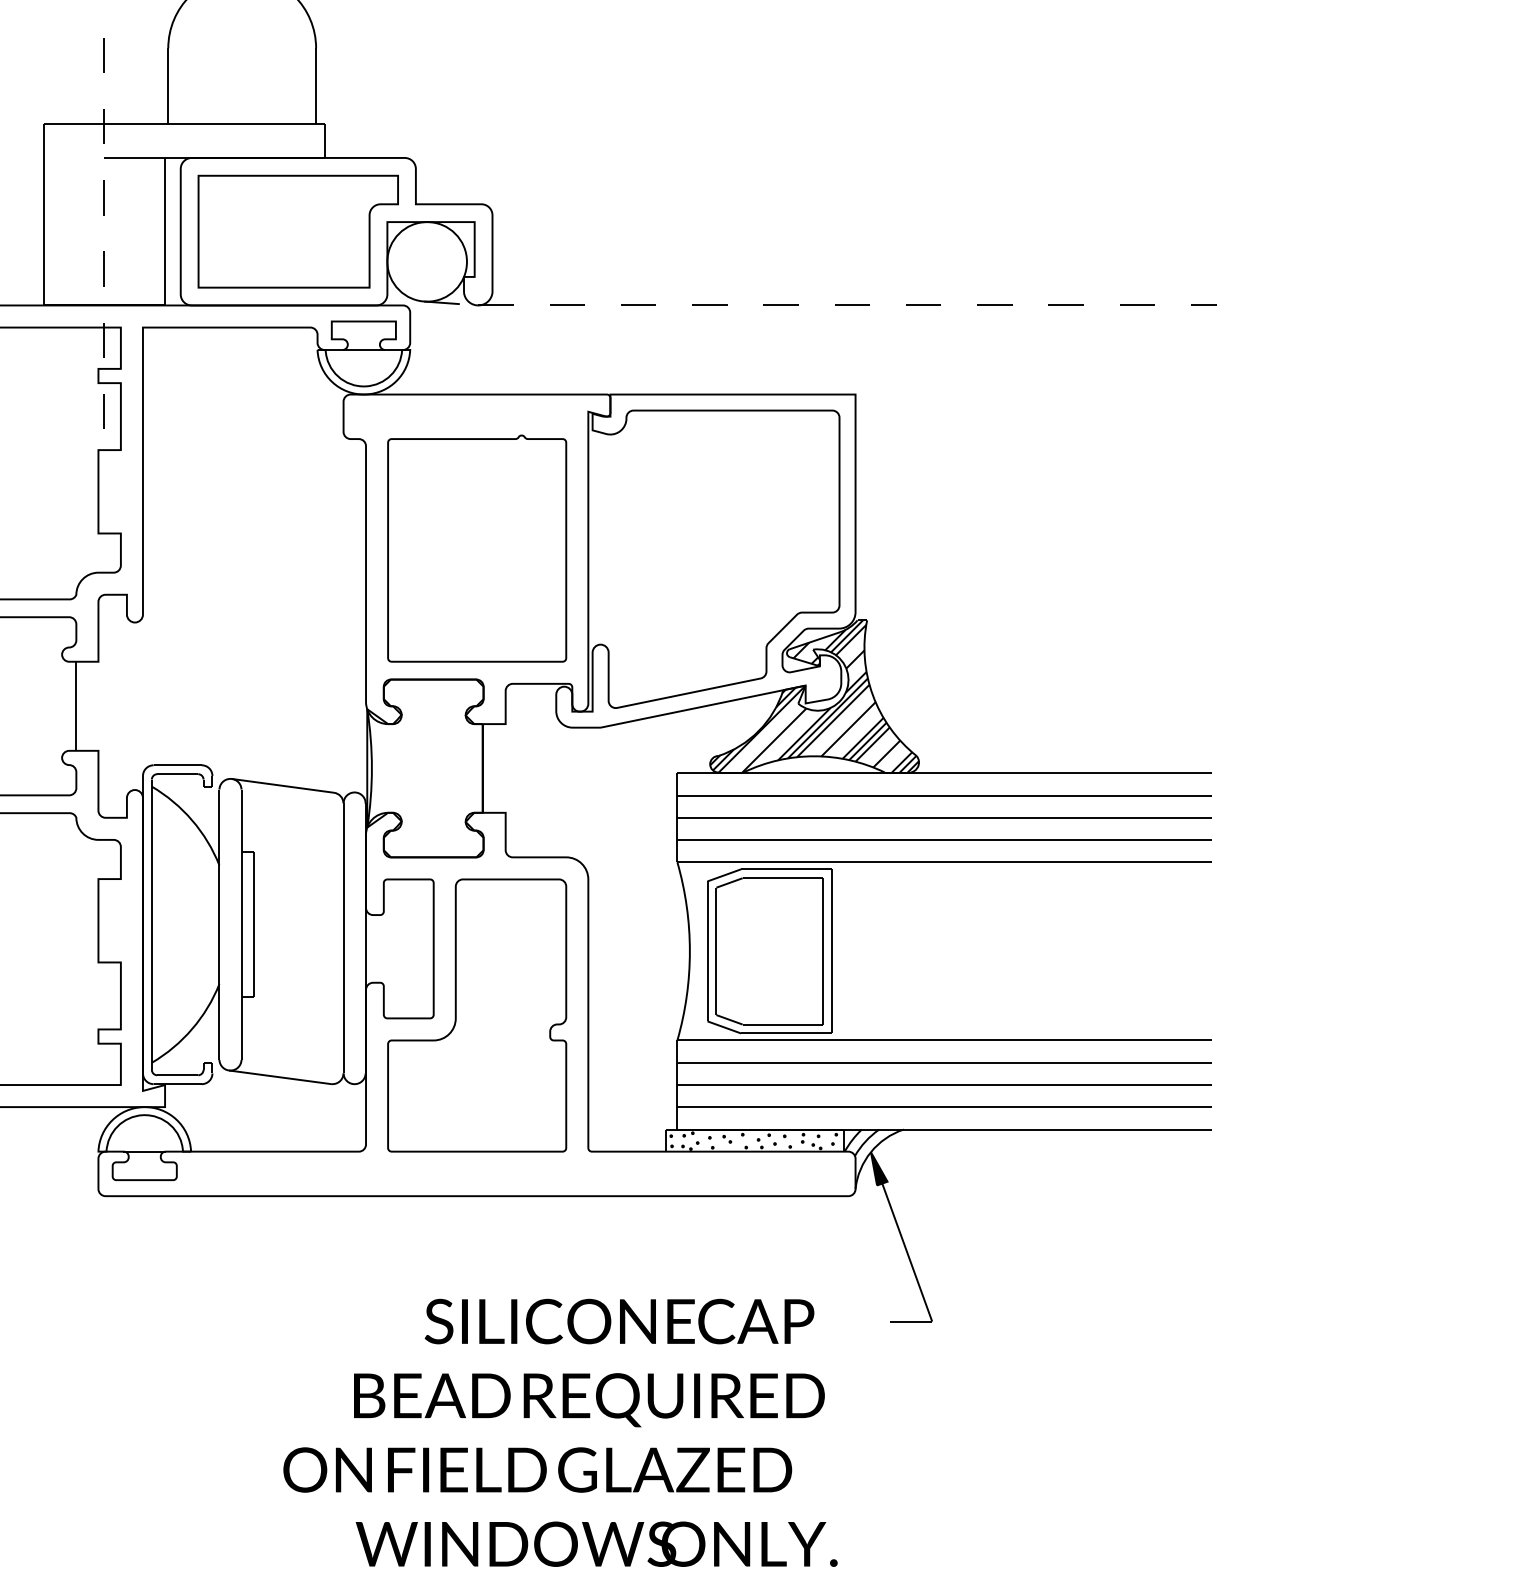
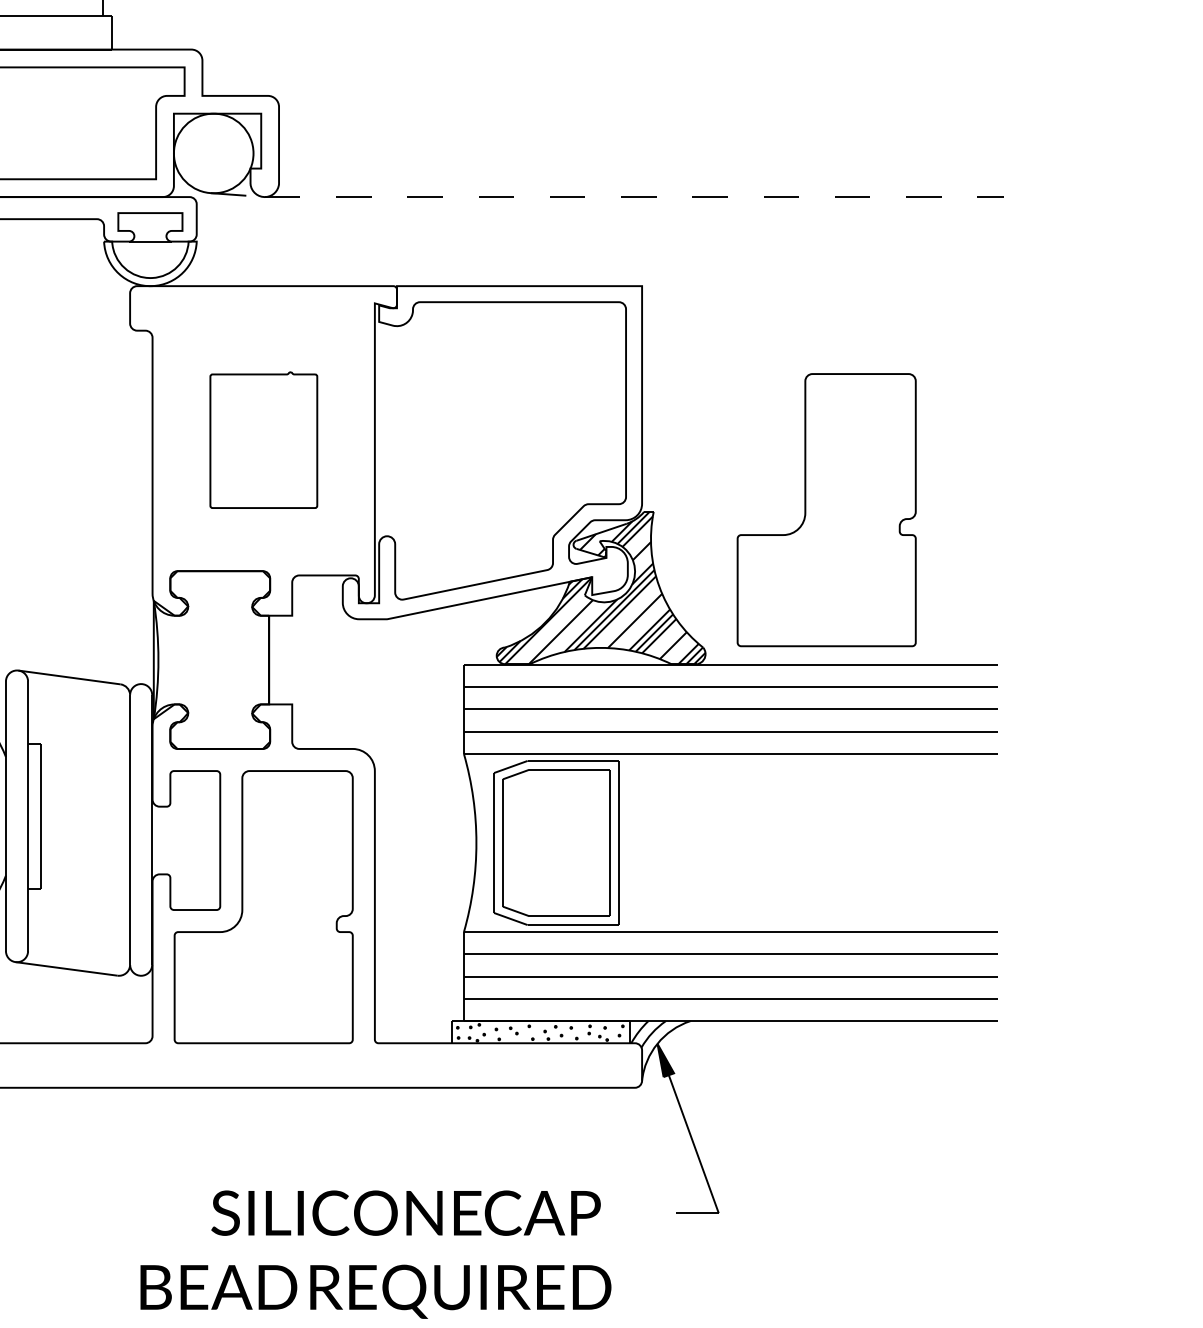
part: (477, 548) -> (264, 440), size x0.6
part: (1040, 618) -> (827, 510), added

